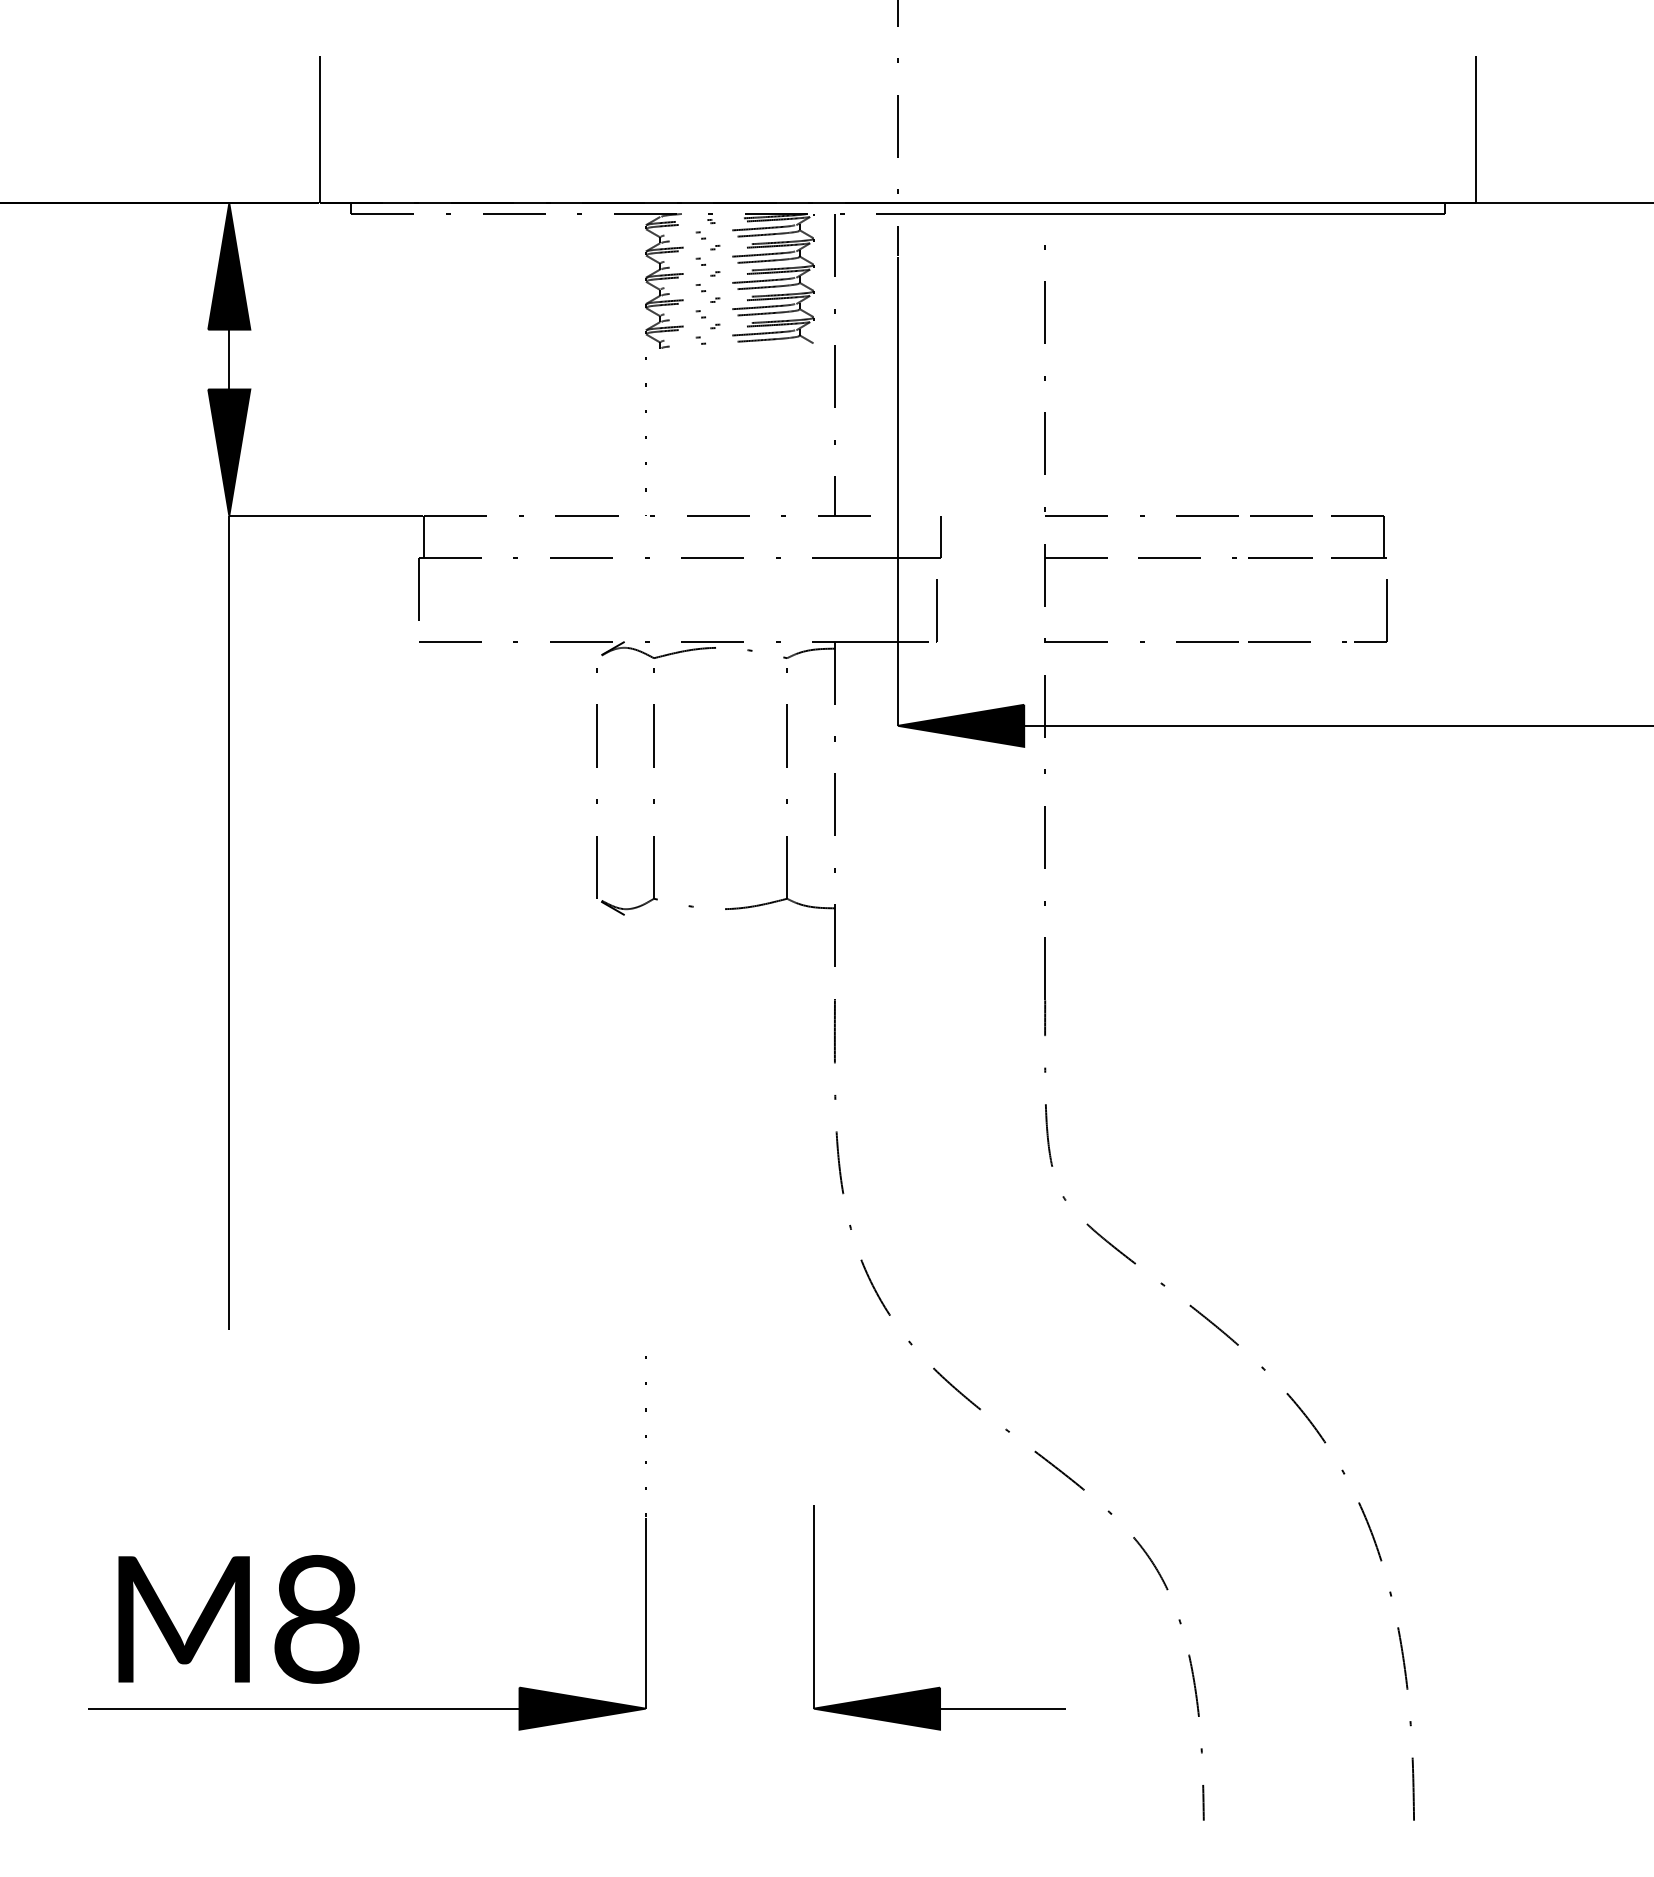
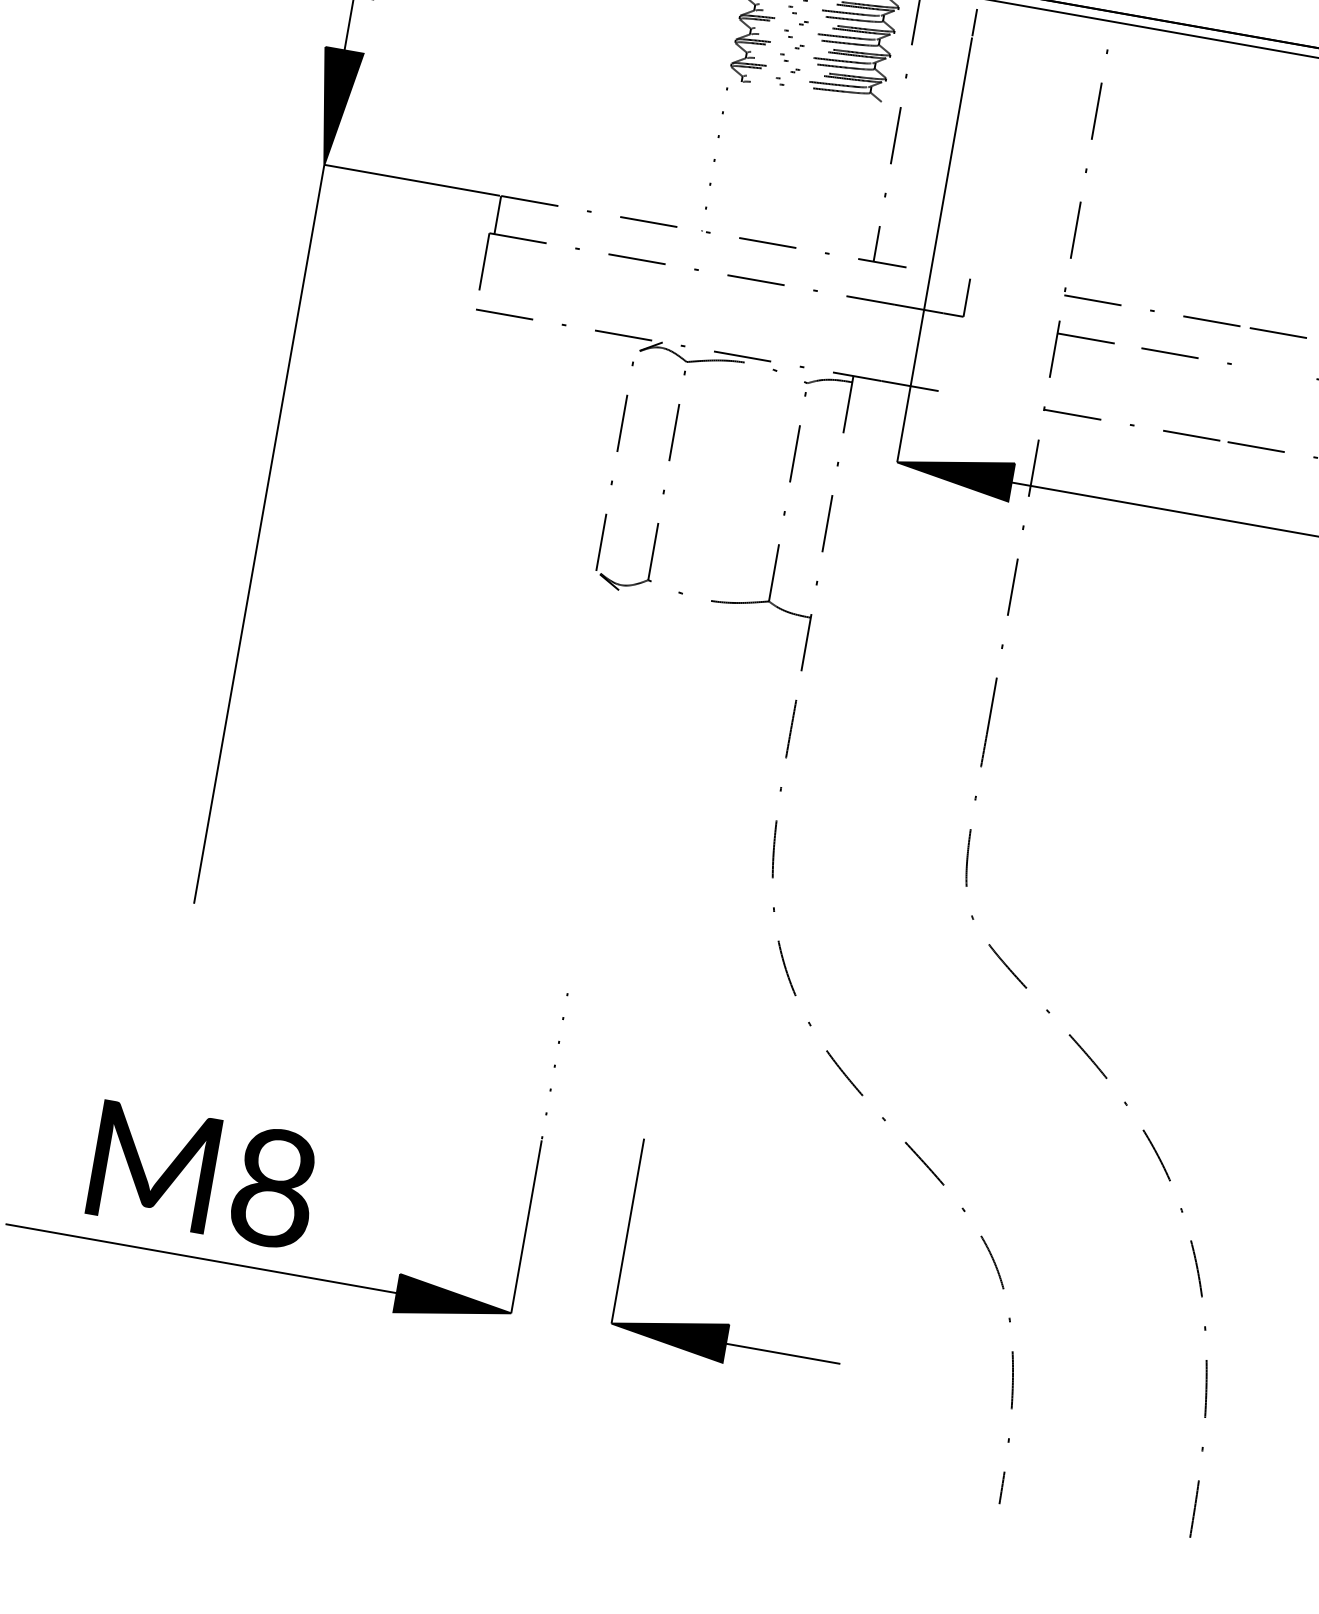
line: (1280, 557) -> (1271, 370), removed
line: (936, 610) -> (950, 363), removed
text: (238, 1619) -> (203, 1175), moved
part: (939, 1686) -> (728, 1323), moved

